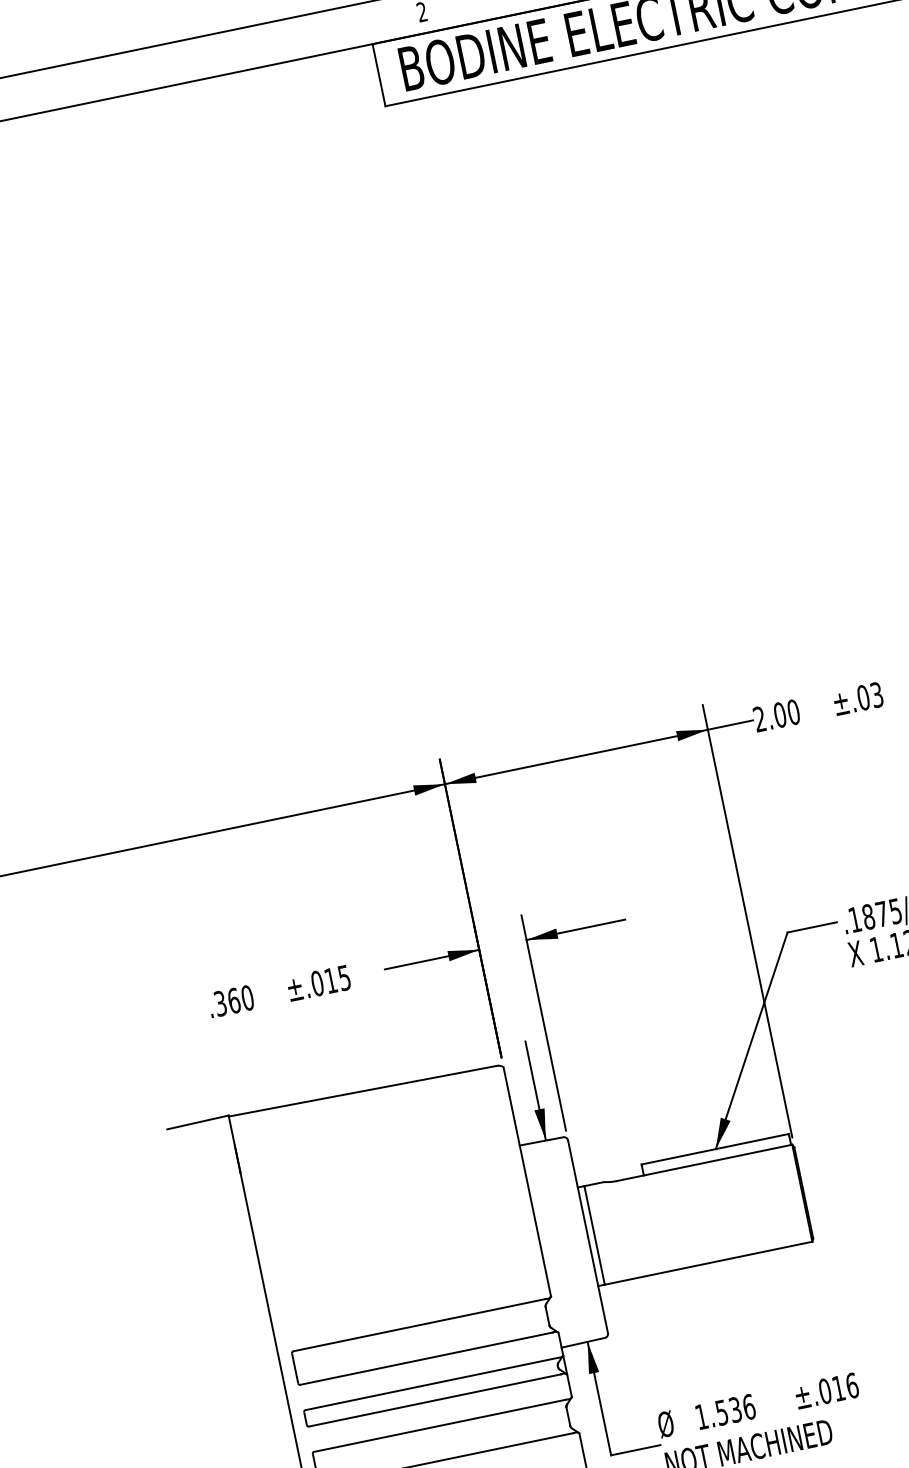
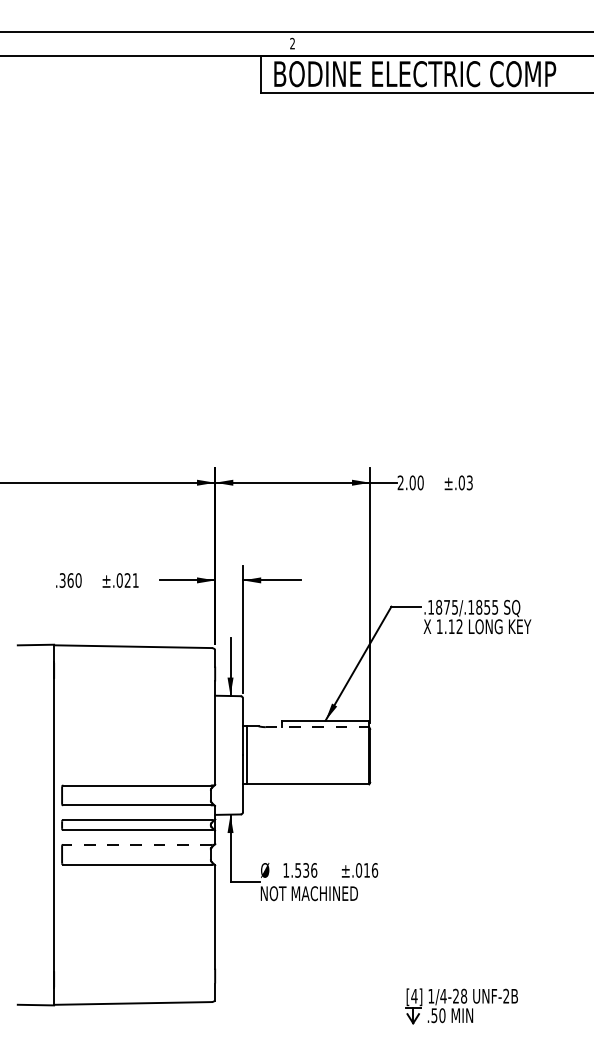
text: (337, 979) -> (131, 580), ±.015 -> ±.021
line: (704, 1163) -> (317, 727), solid -> dashed
line: (438, 1425) -> (136, 844), solid -> dashed

